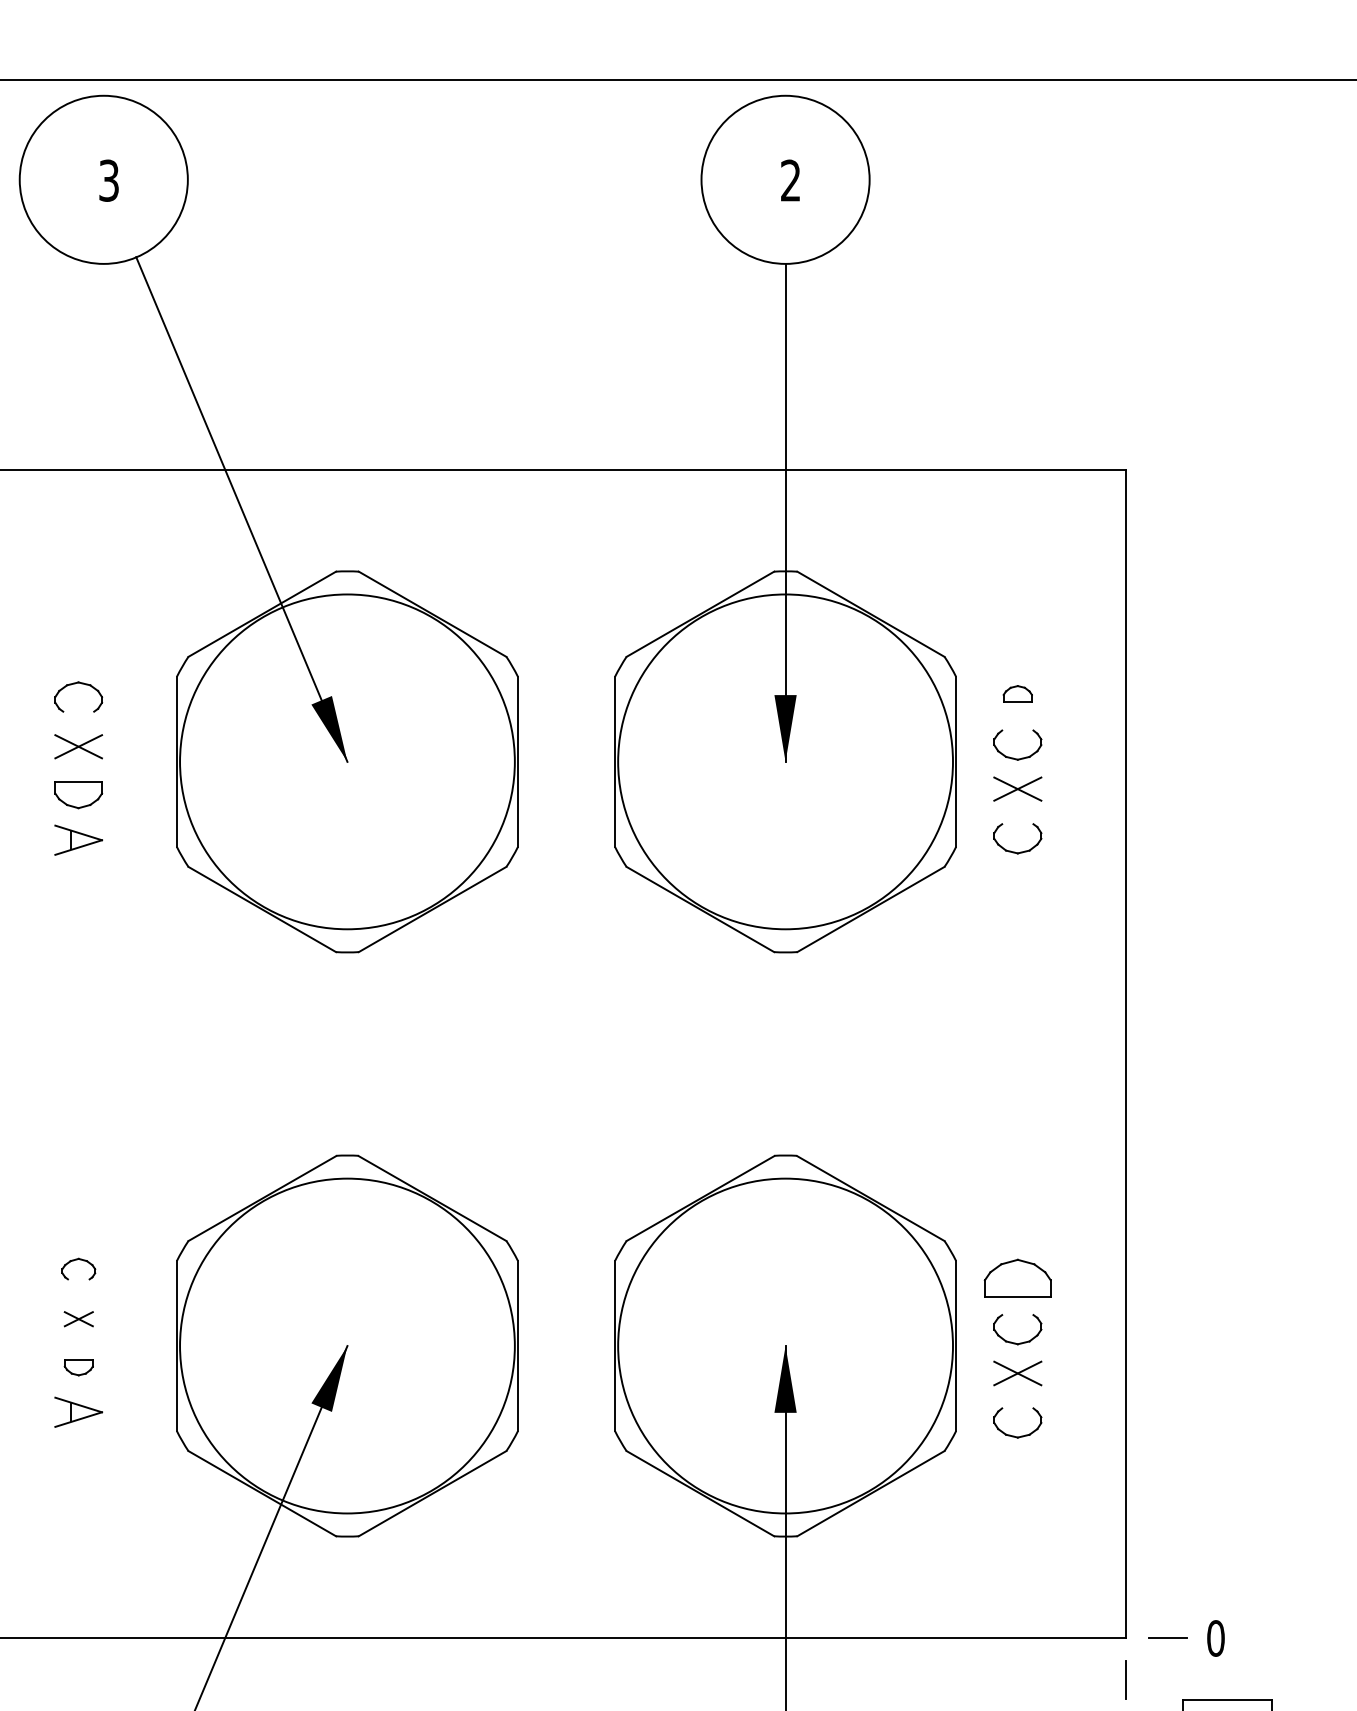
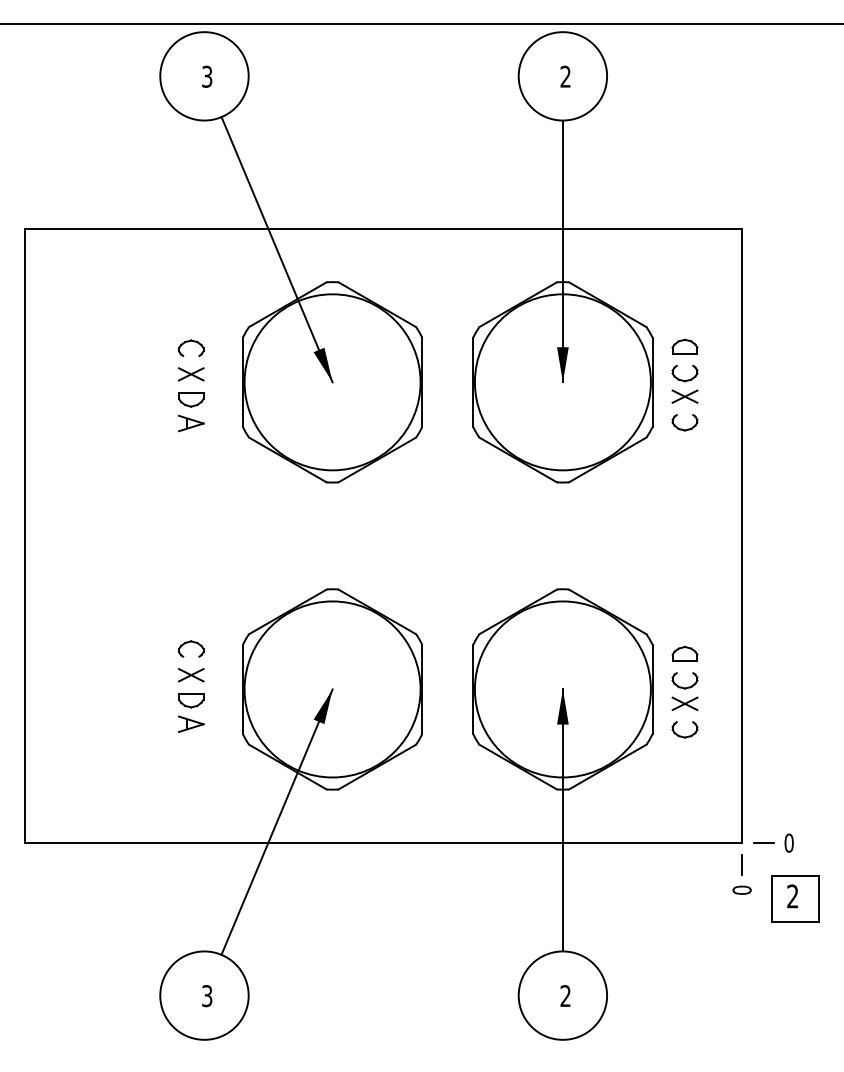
part: (1016, 693) -> (684, 346), size x1.67
part: (79, 1268) -> (191, 648), size x1.43
part: (1016, 1277) -> (684, 653), size x0.71
part: (79, 1319) -> (191, 675), size x1.67
part: (79, 1367) -> (191, 700), size x1.67

